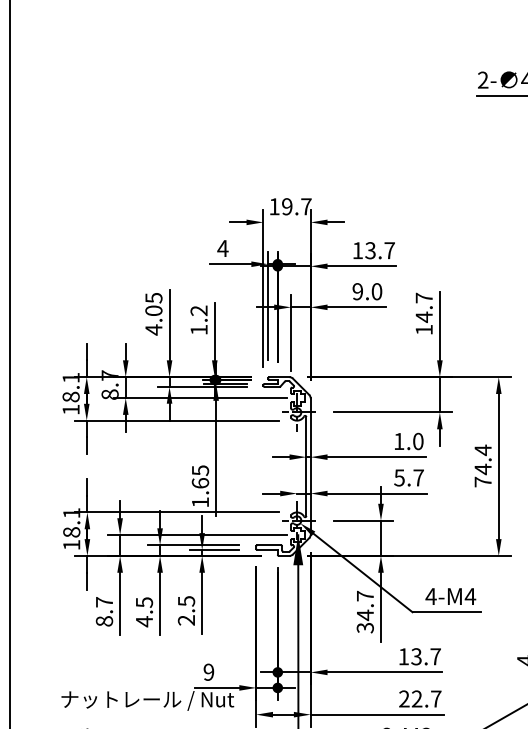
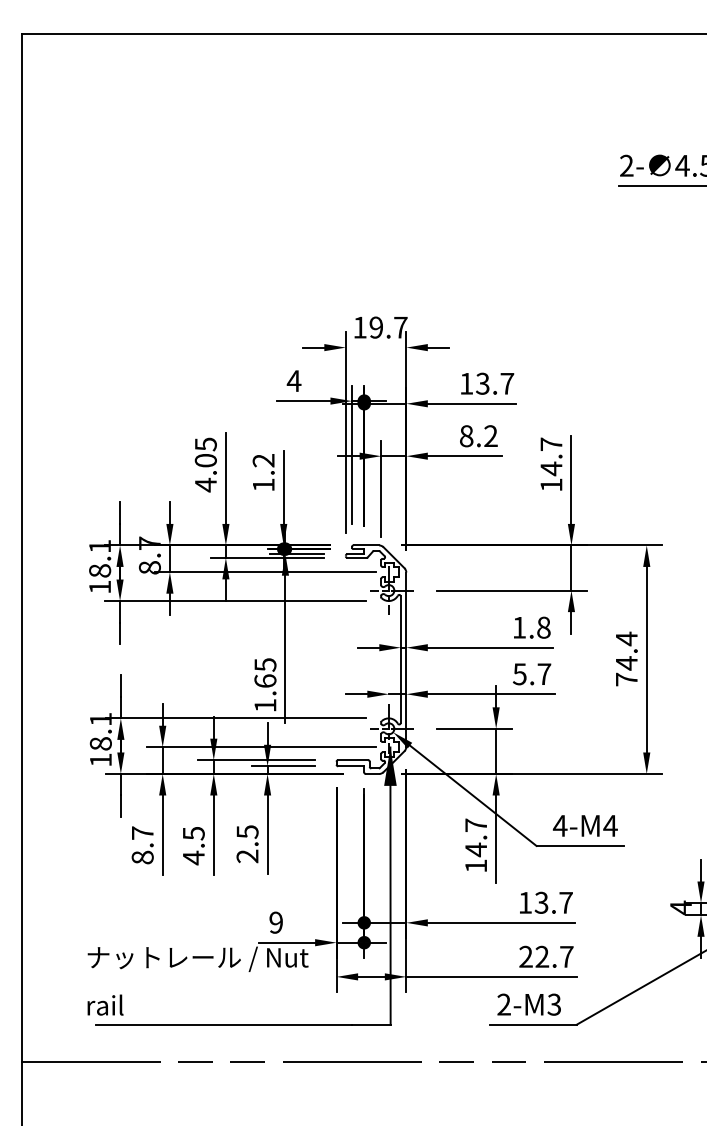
text: (367, 291) -> (478, 436), 9.0 -> 8.2
text: (418, 441) -> (543, 627), 1.0 -> 1.8
text: (365, 628) -> (476, 866), 34.7 -> 14.7

